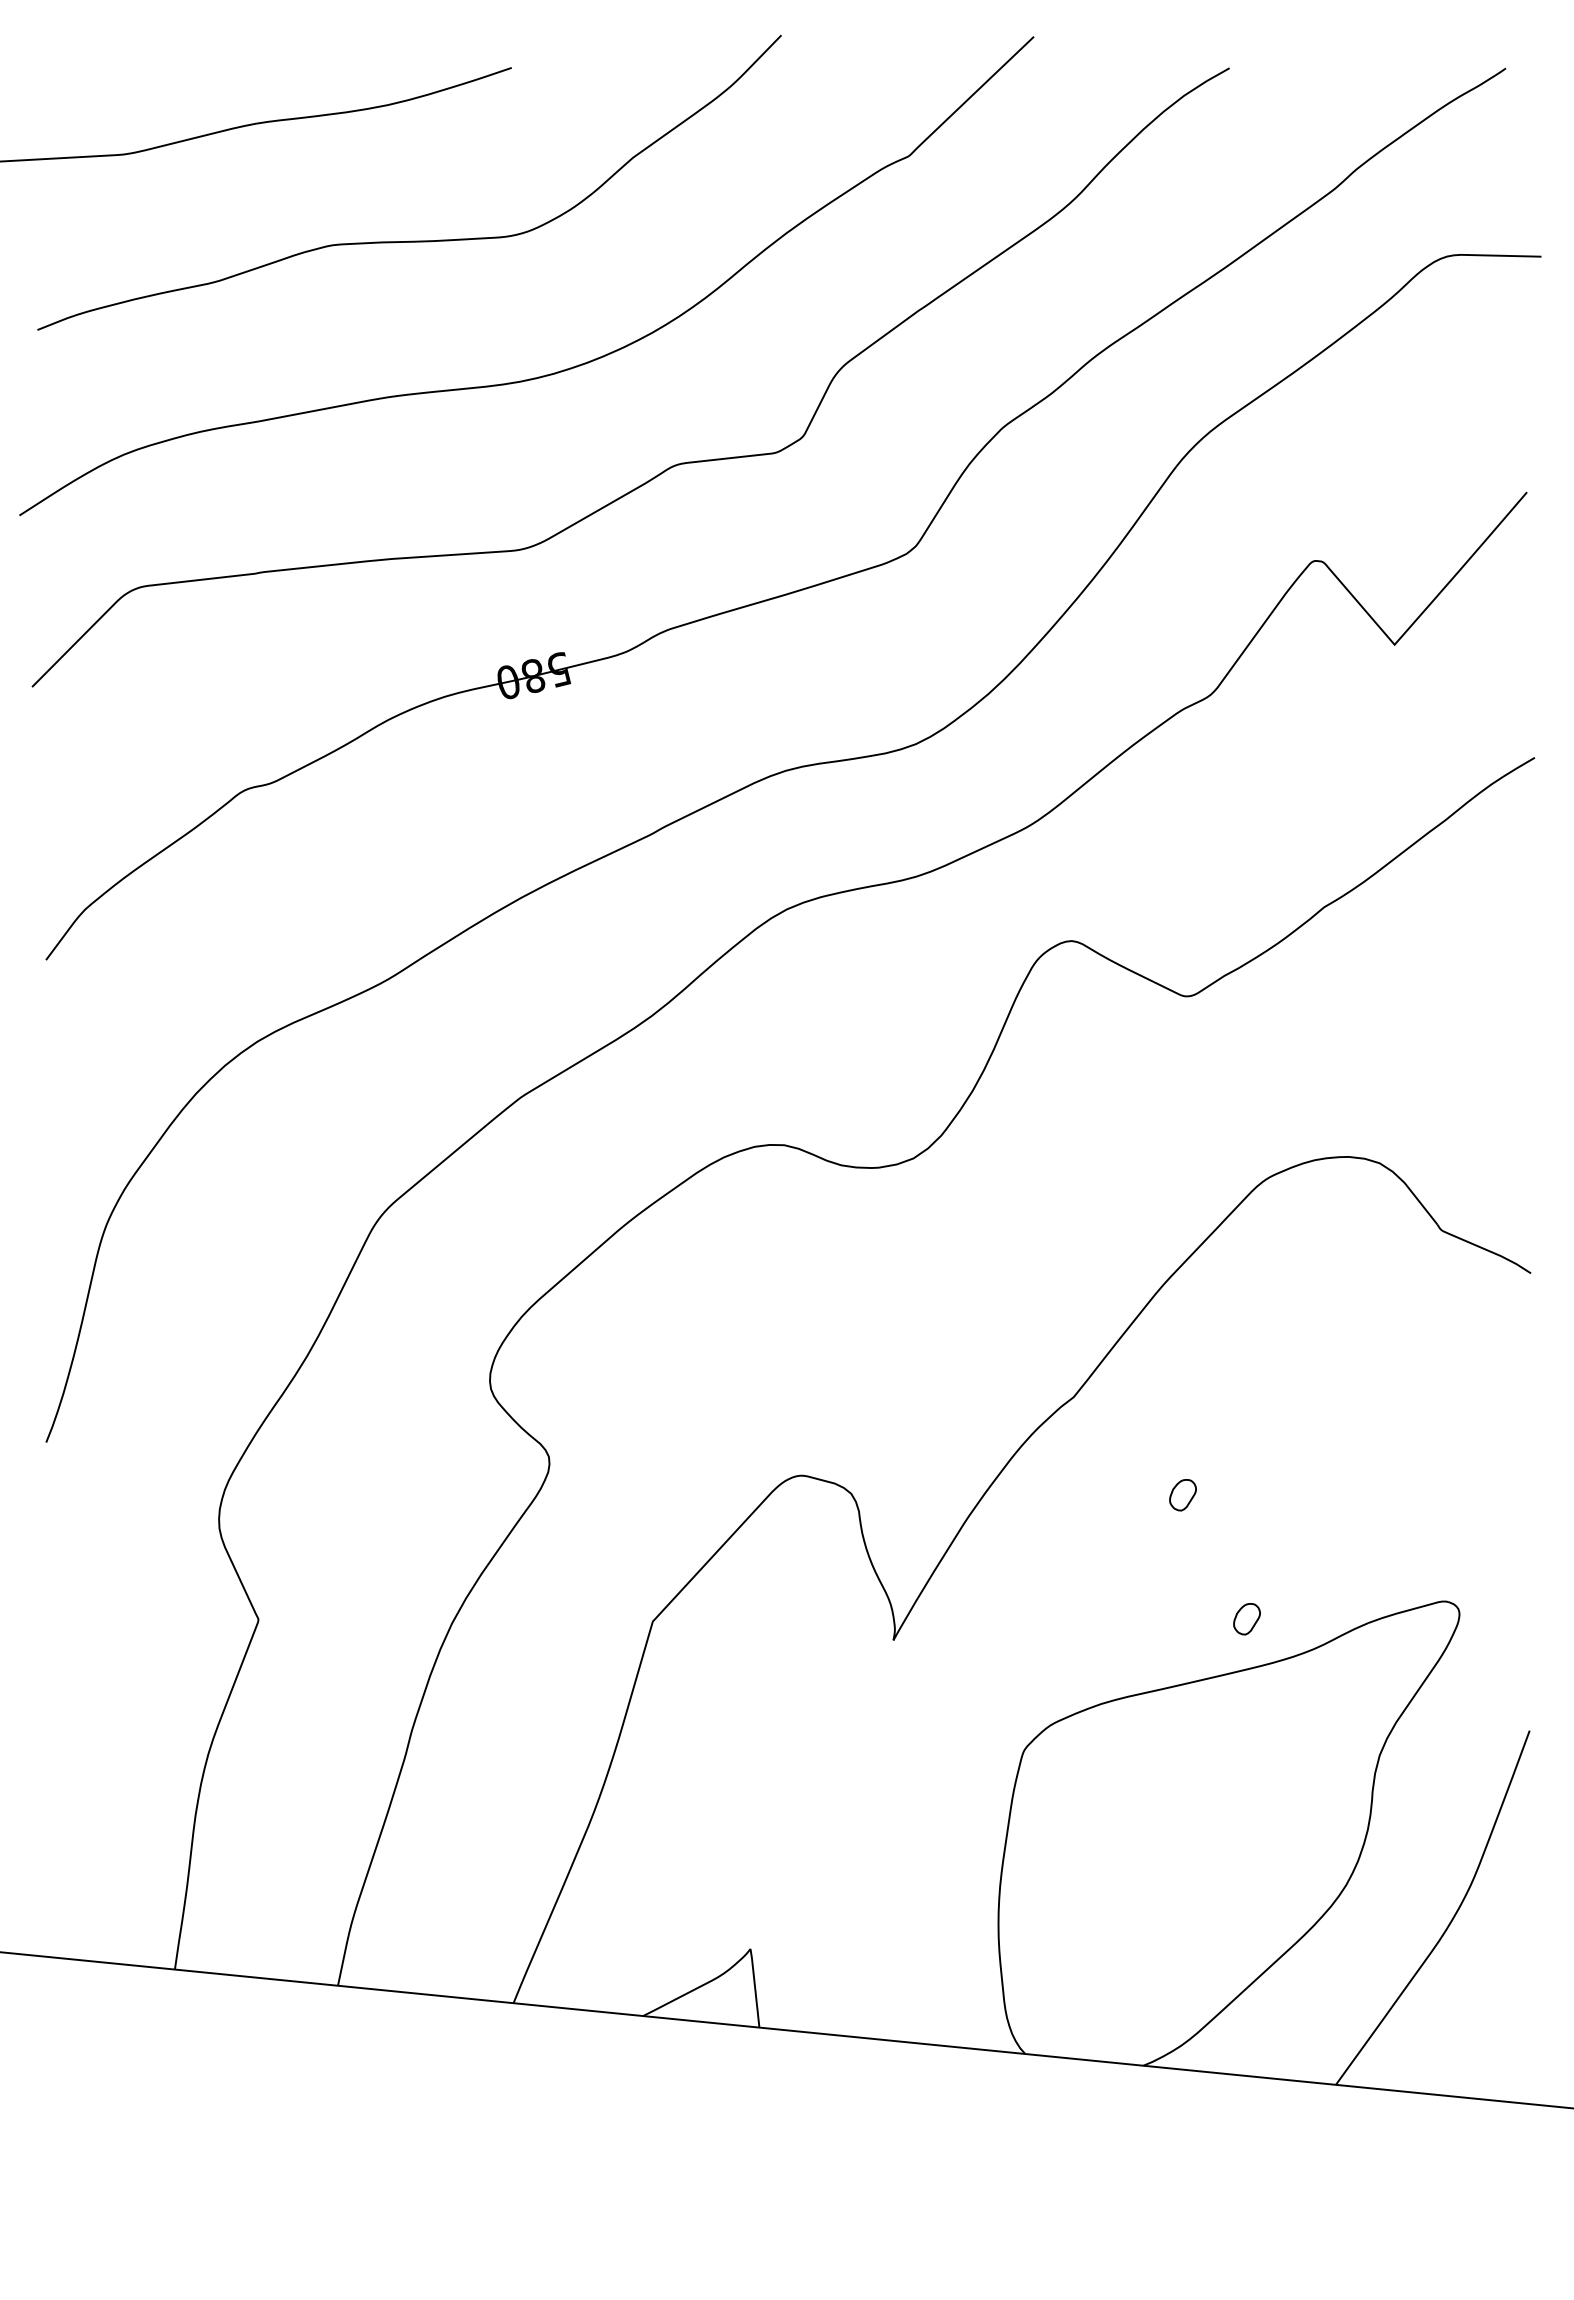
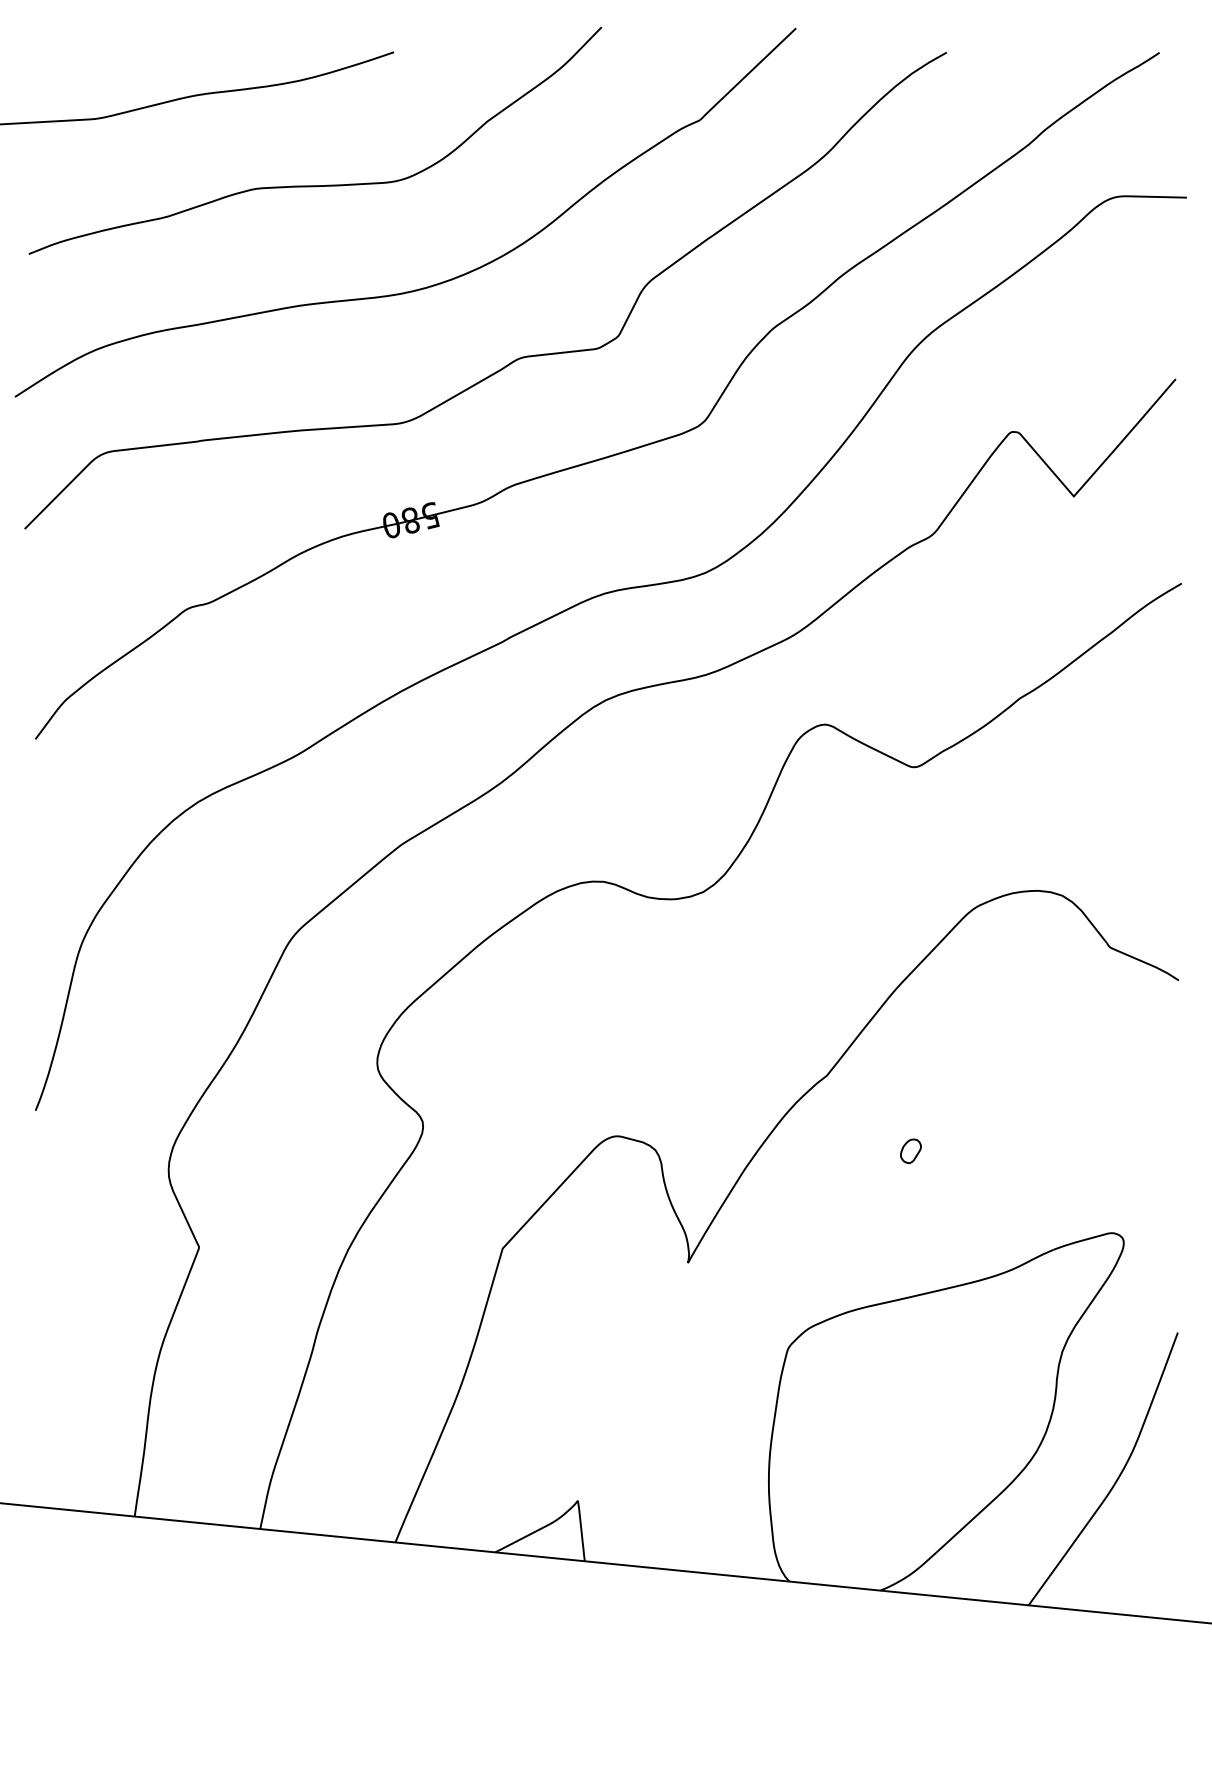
part: (1246, 1619) -> (959, 1247), removed

